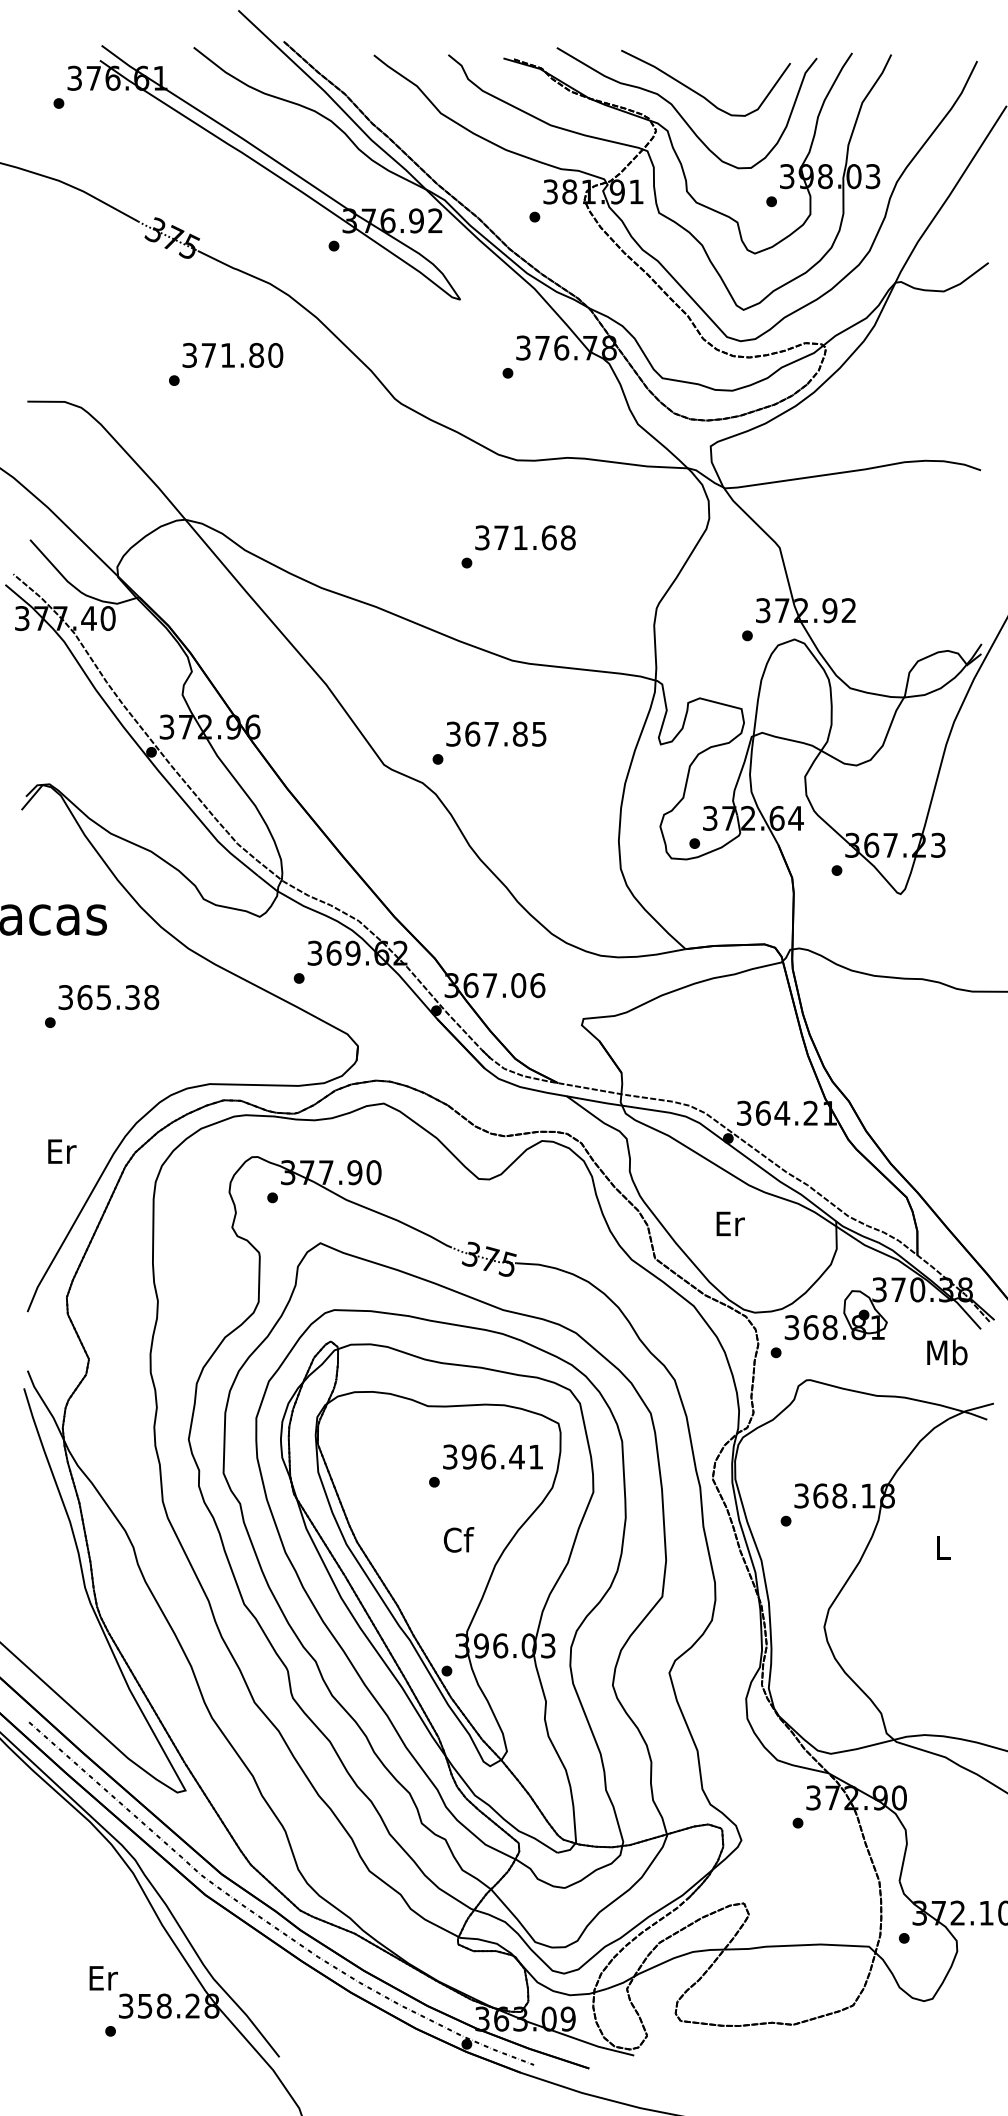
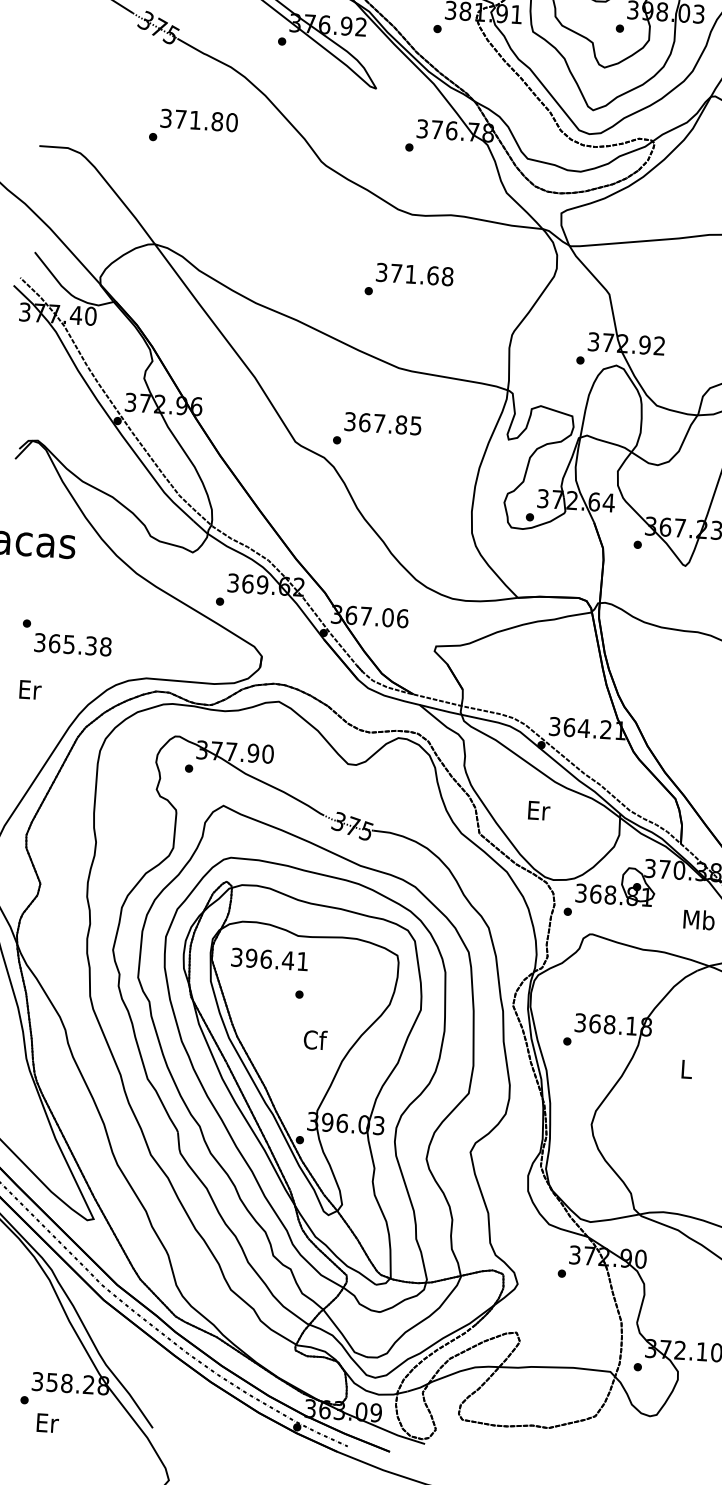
text: (108, 997) -> (72, 644), moved
text: (62, 1151) -> (30, 689), moved
text: (492, 1456) -> (269, 959), moved
text: (103, 1978) -> (47, 1423), moved

